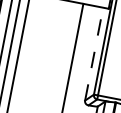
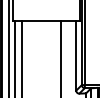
line: (94, 53) -> (76, 55), dashed -> solid

